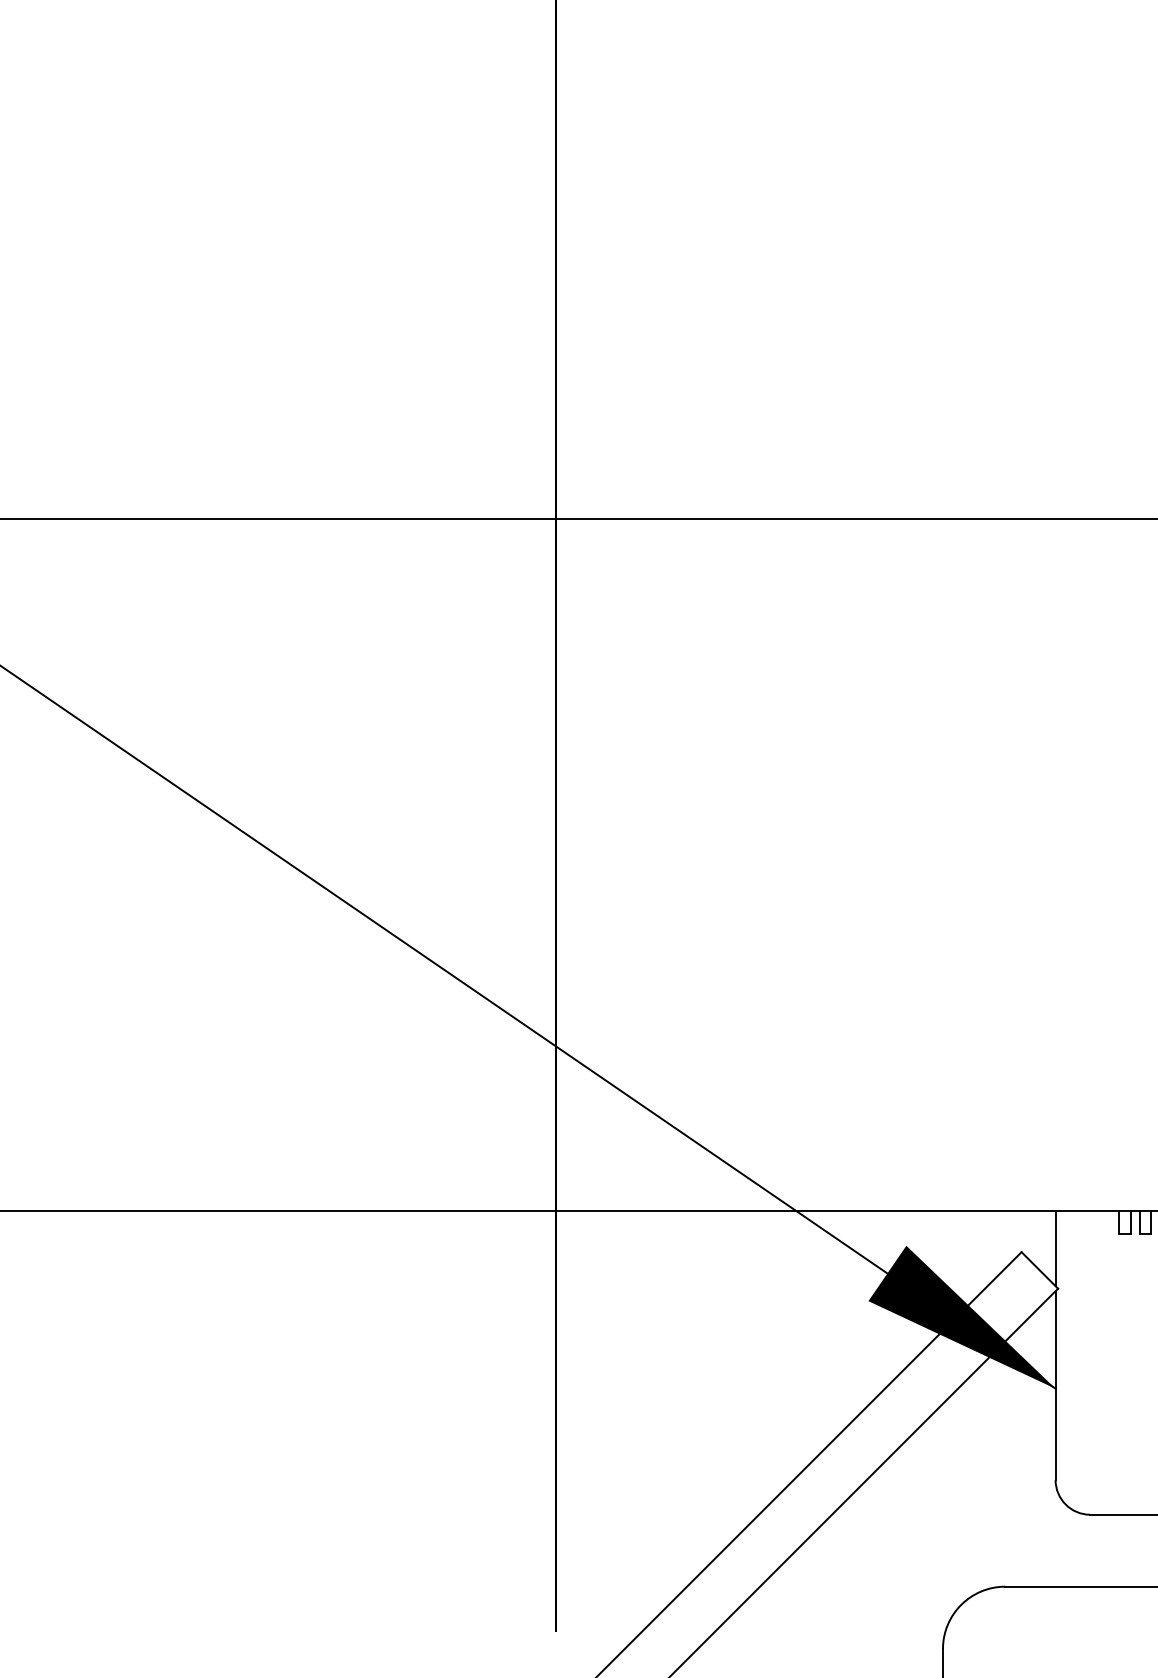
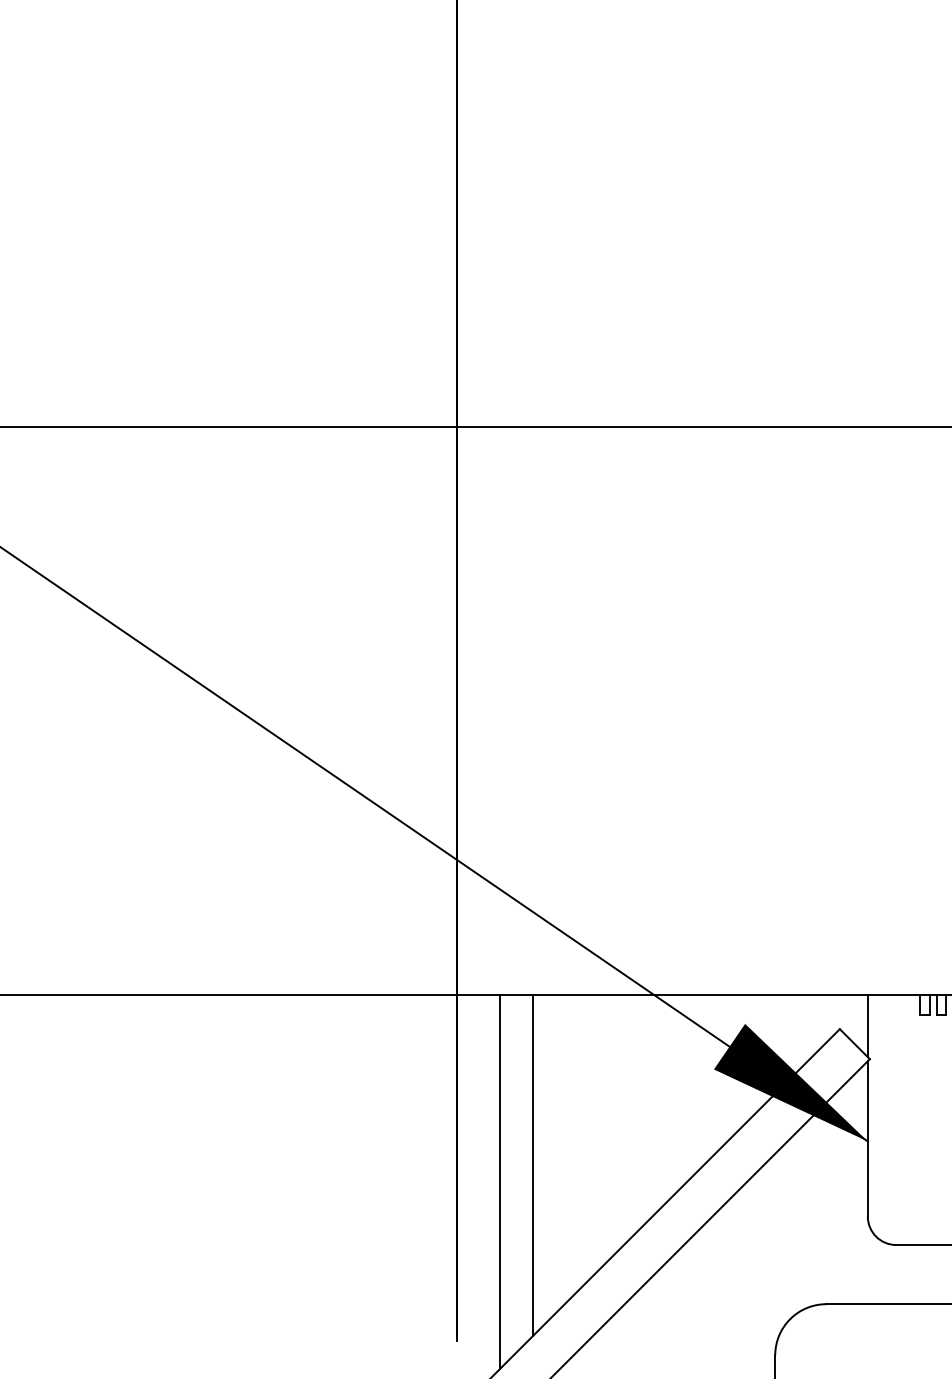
line: (648, 1417) -> (533, 1165), added
line: (607, 1437) -> (499, 1181), added

